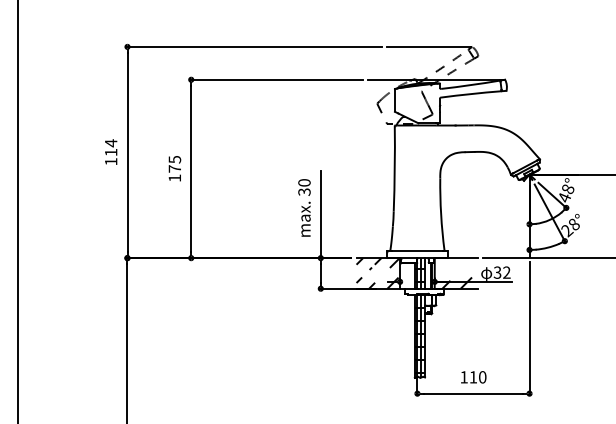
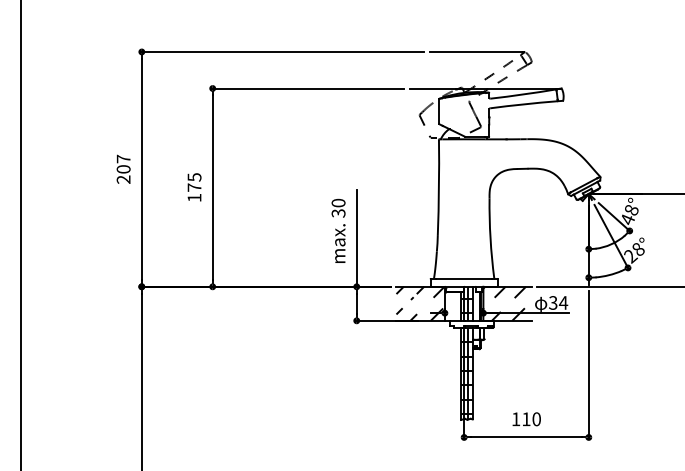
text: (111, 151) -> (123, 168), 114 -> 207
hatch: (453, 263) -> (504, 292), added
text: (506, 272) -> (563, 302), 32 -> 34

